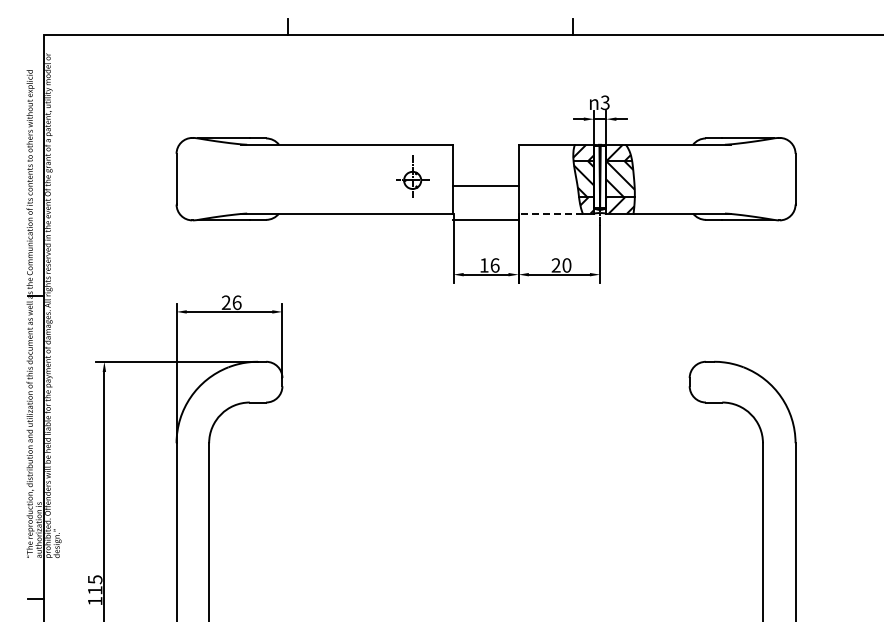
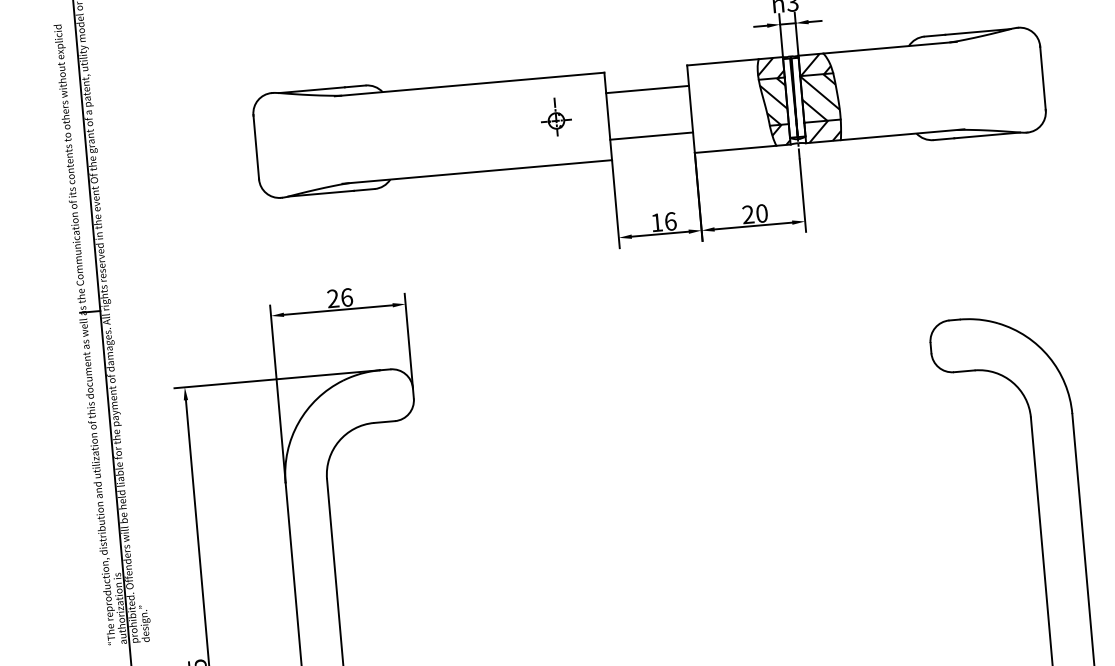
part: (412, 175) -> (555, 116), size x0.71
line: (485, 185) -> (646, 89), moved
line: (550, 213) -> (735, 149), dashed -> solid
line: (485, 220) -> (650, 136), moved

